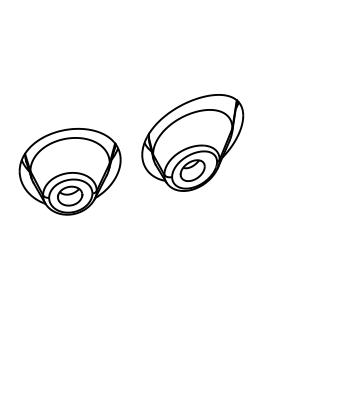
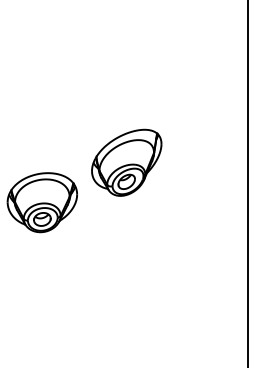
part: (192, 142) -> (126, 162), moved

